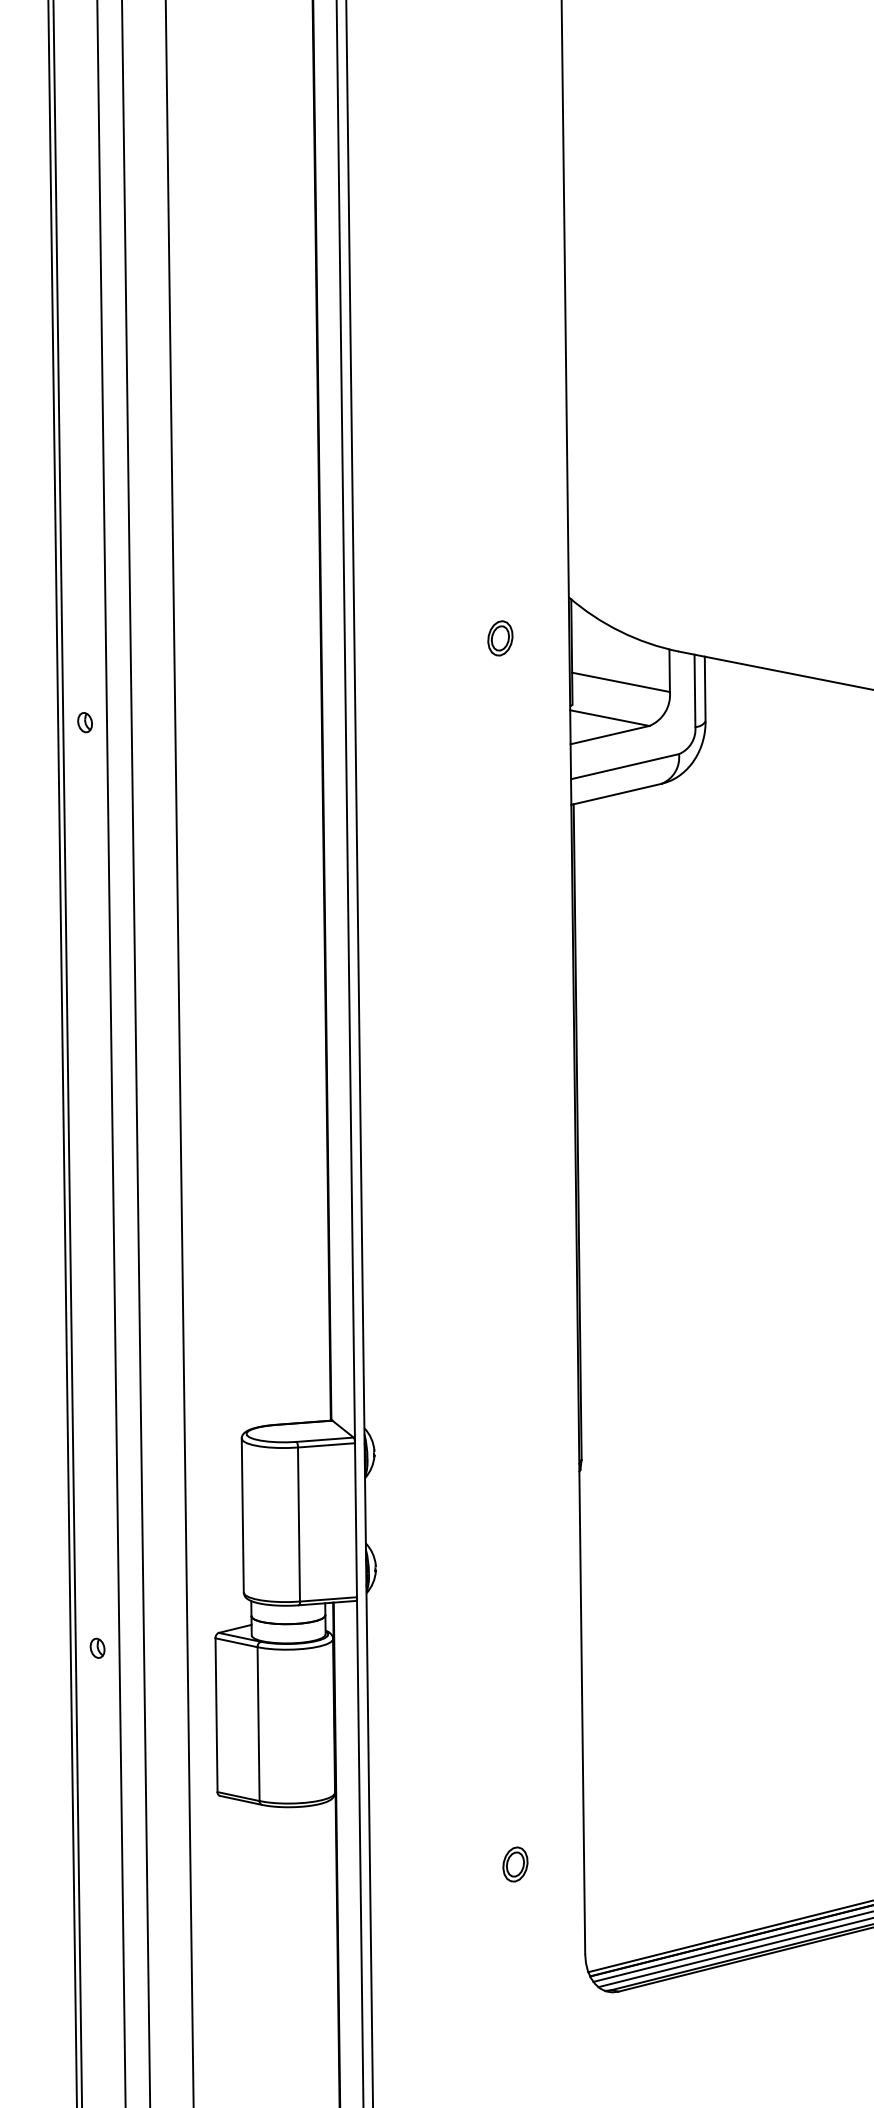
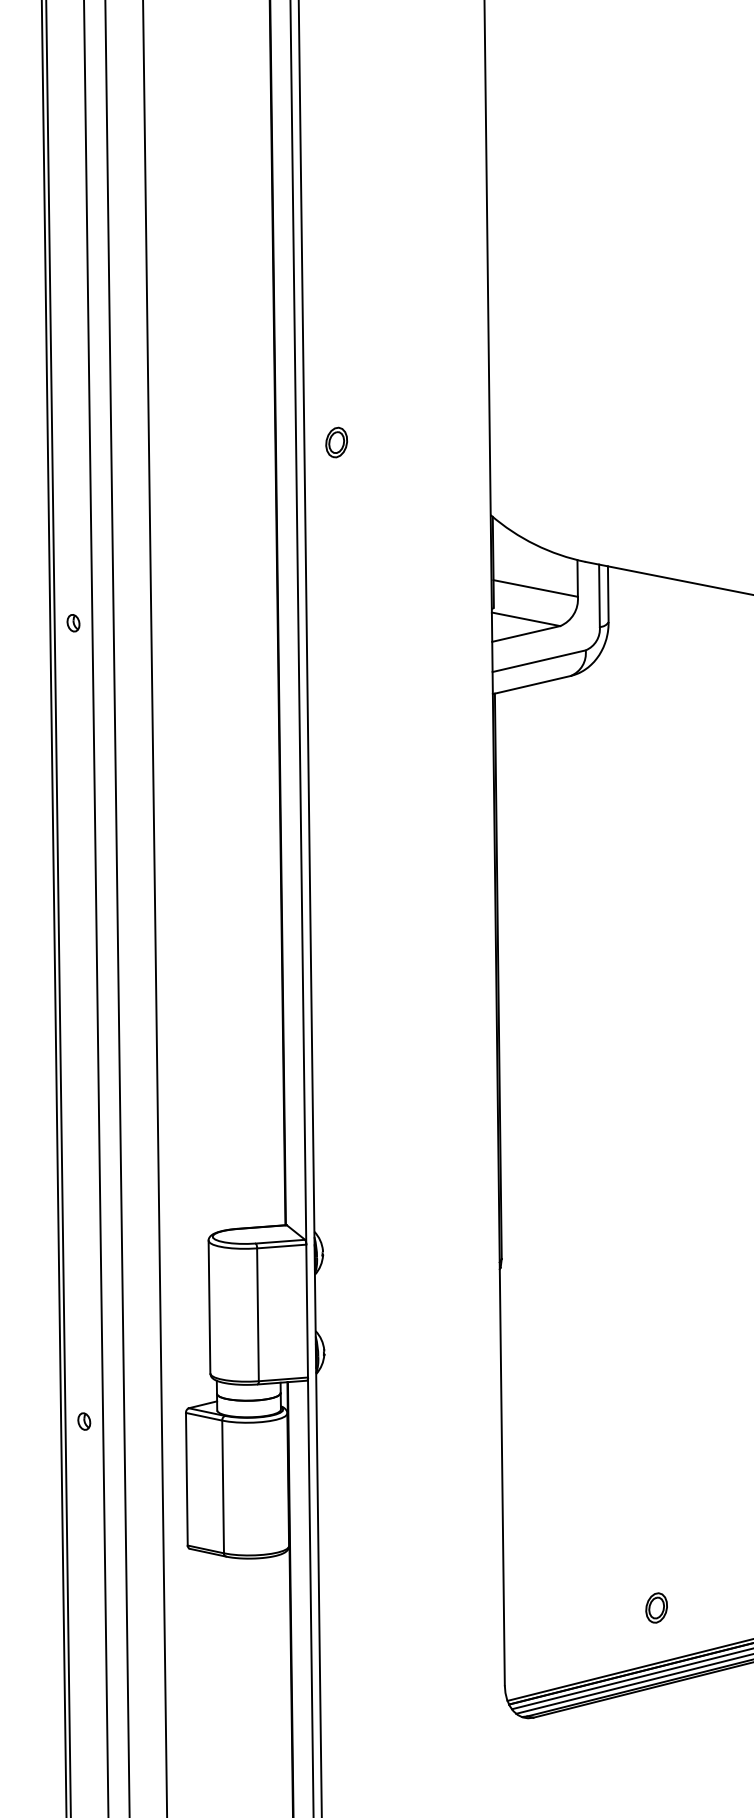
part: (500, 638) -> (336, 442), moved
part: (515, 1863) -> (656, 1607), moved

